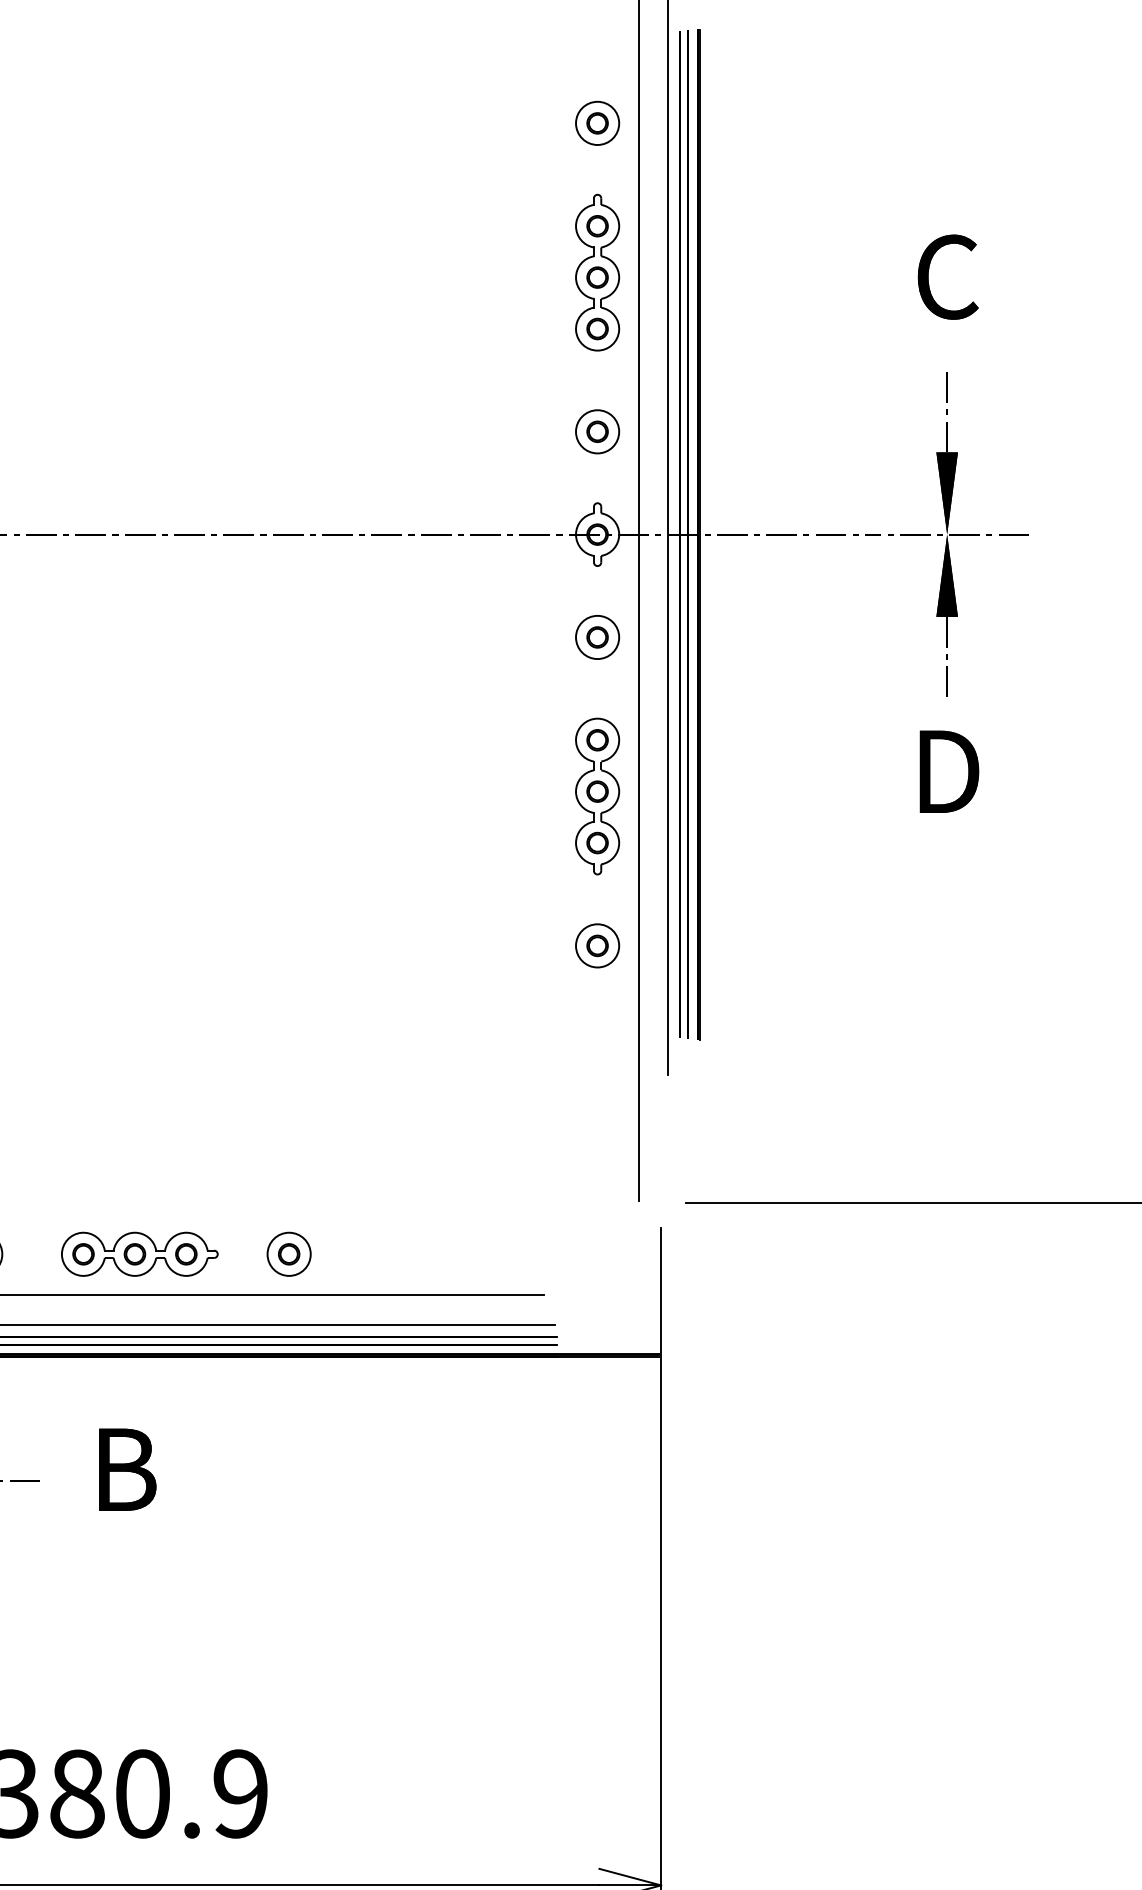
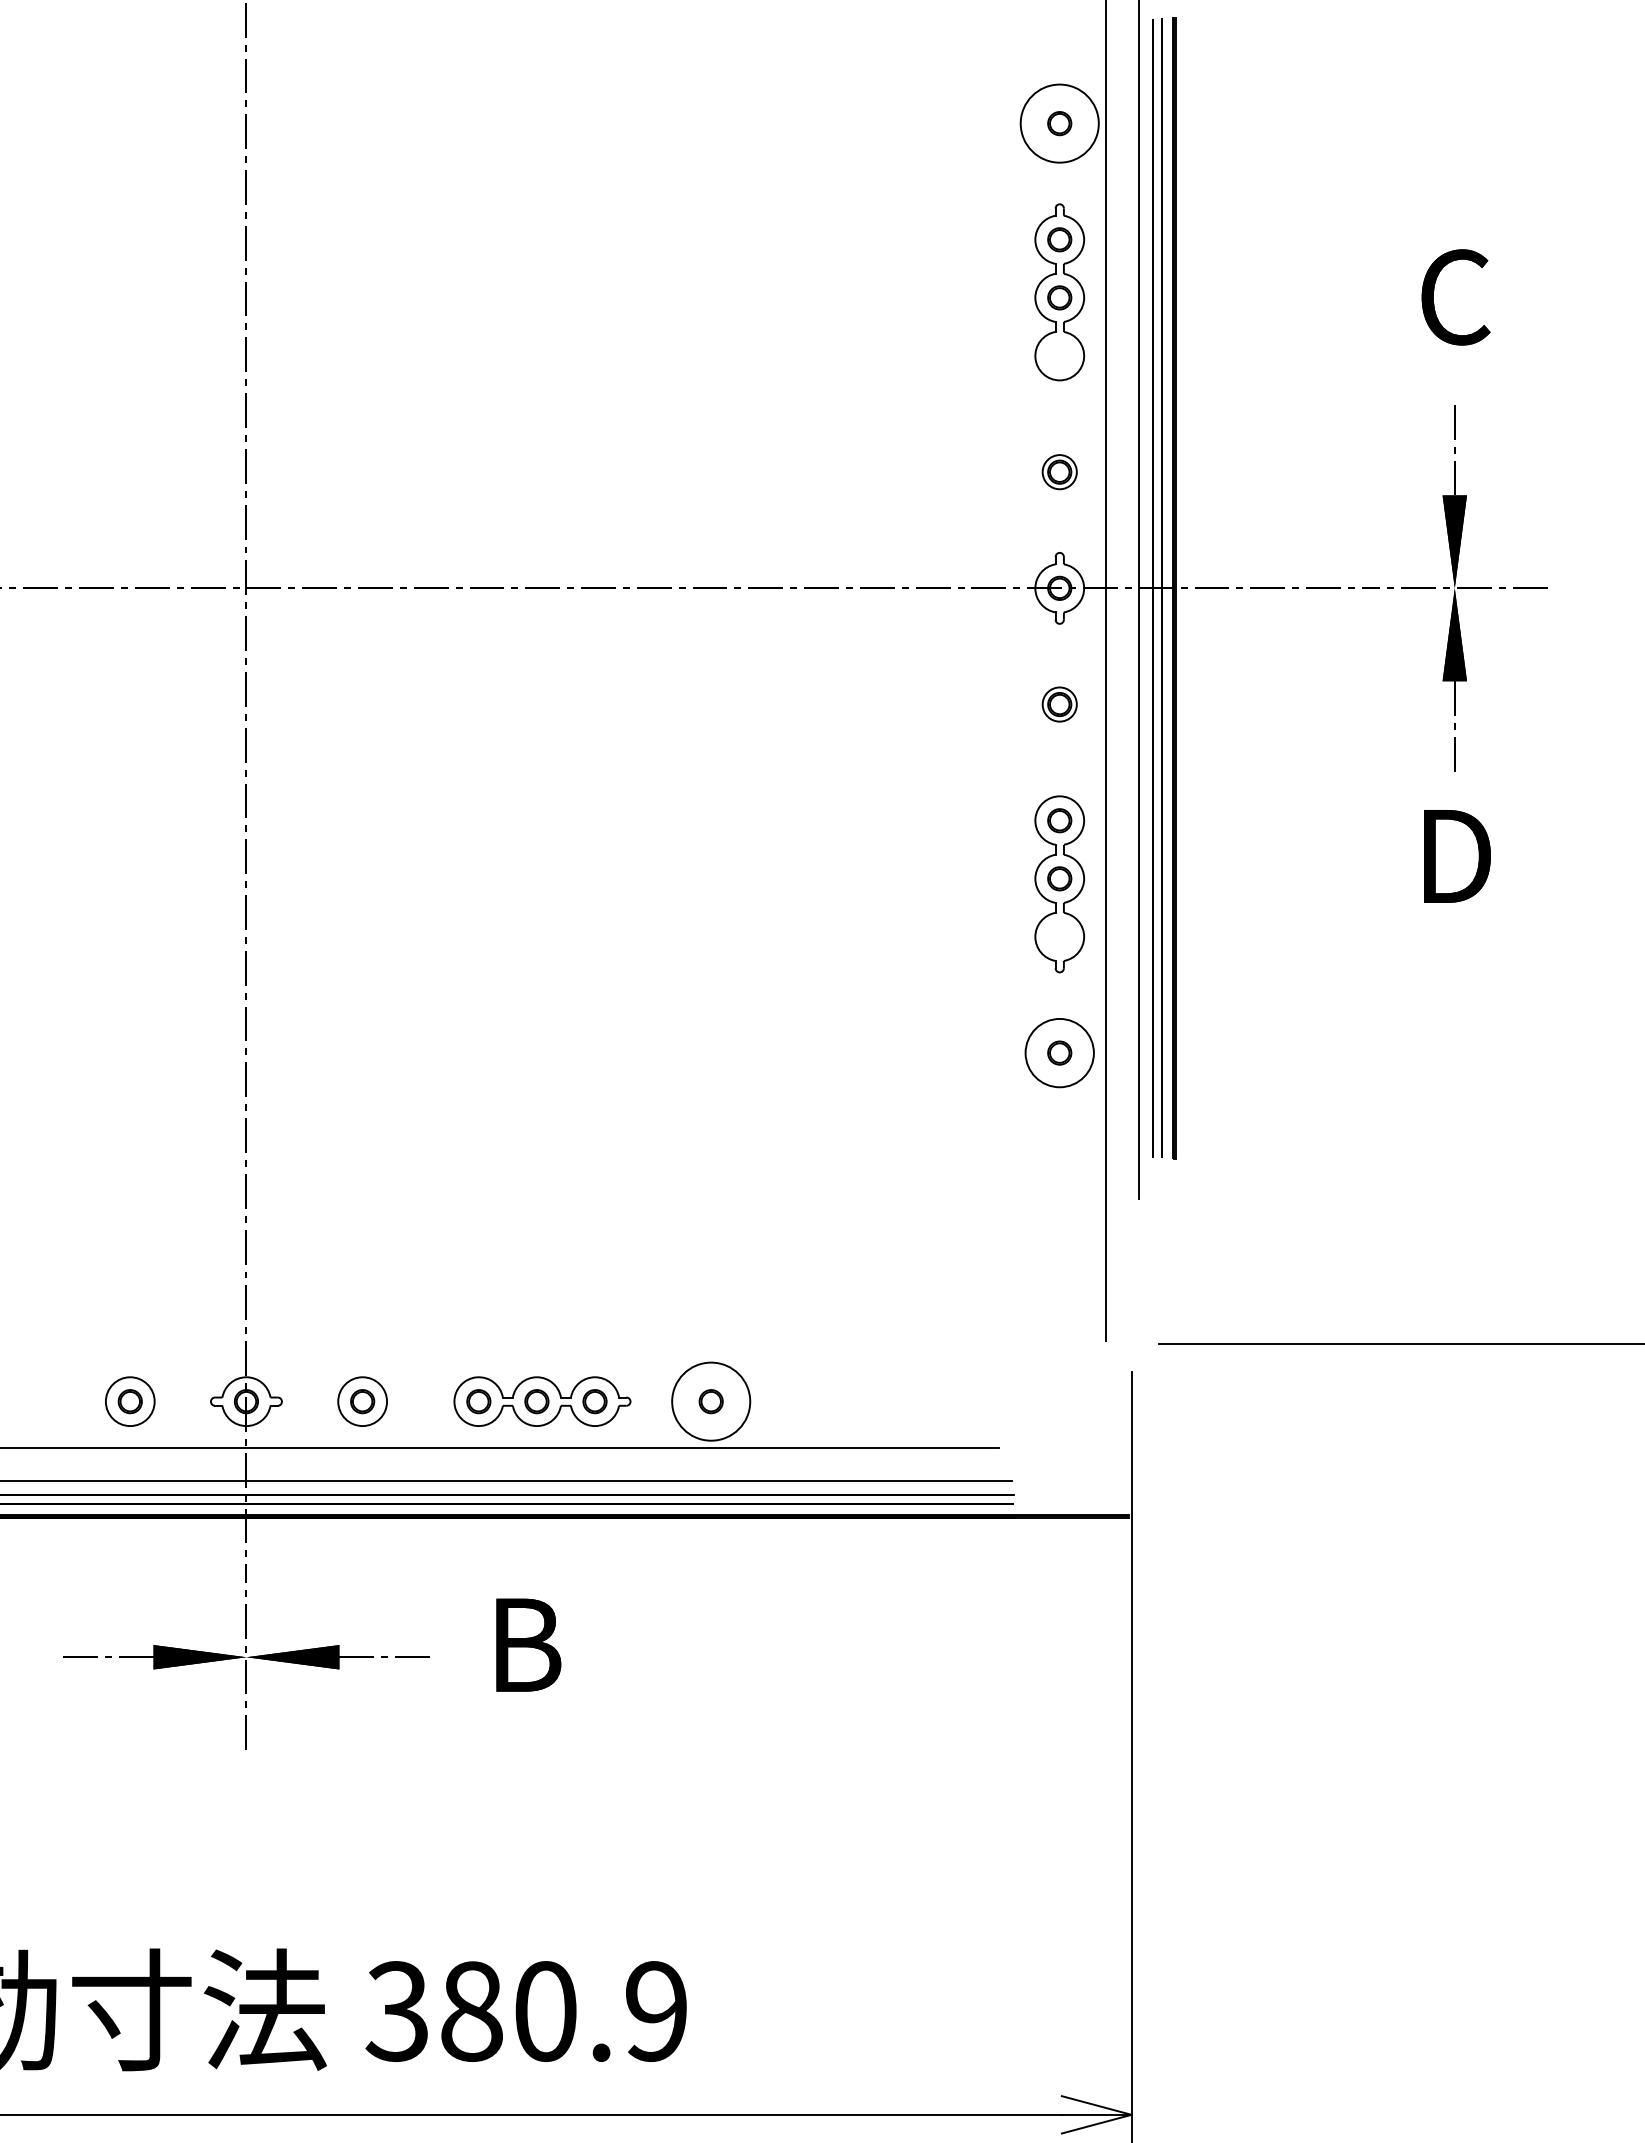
circle: (597, 123) -> (1059, 123), size x1.6
part: (597, 328) -> (1059, 355), removed
circle: (597, 431) -> (1059, 471), size x0.7
circle: (597, 637) -> (1059, 704), size x0.7
part: (597, 842) -> (1059, 936), removed
circle: (597, 945) -> (1059, 1052), size x1.4
circle: (288, 1254) -> (710, 1401), size x1.6

